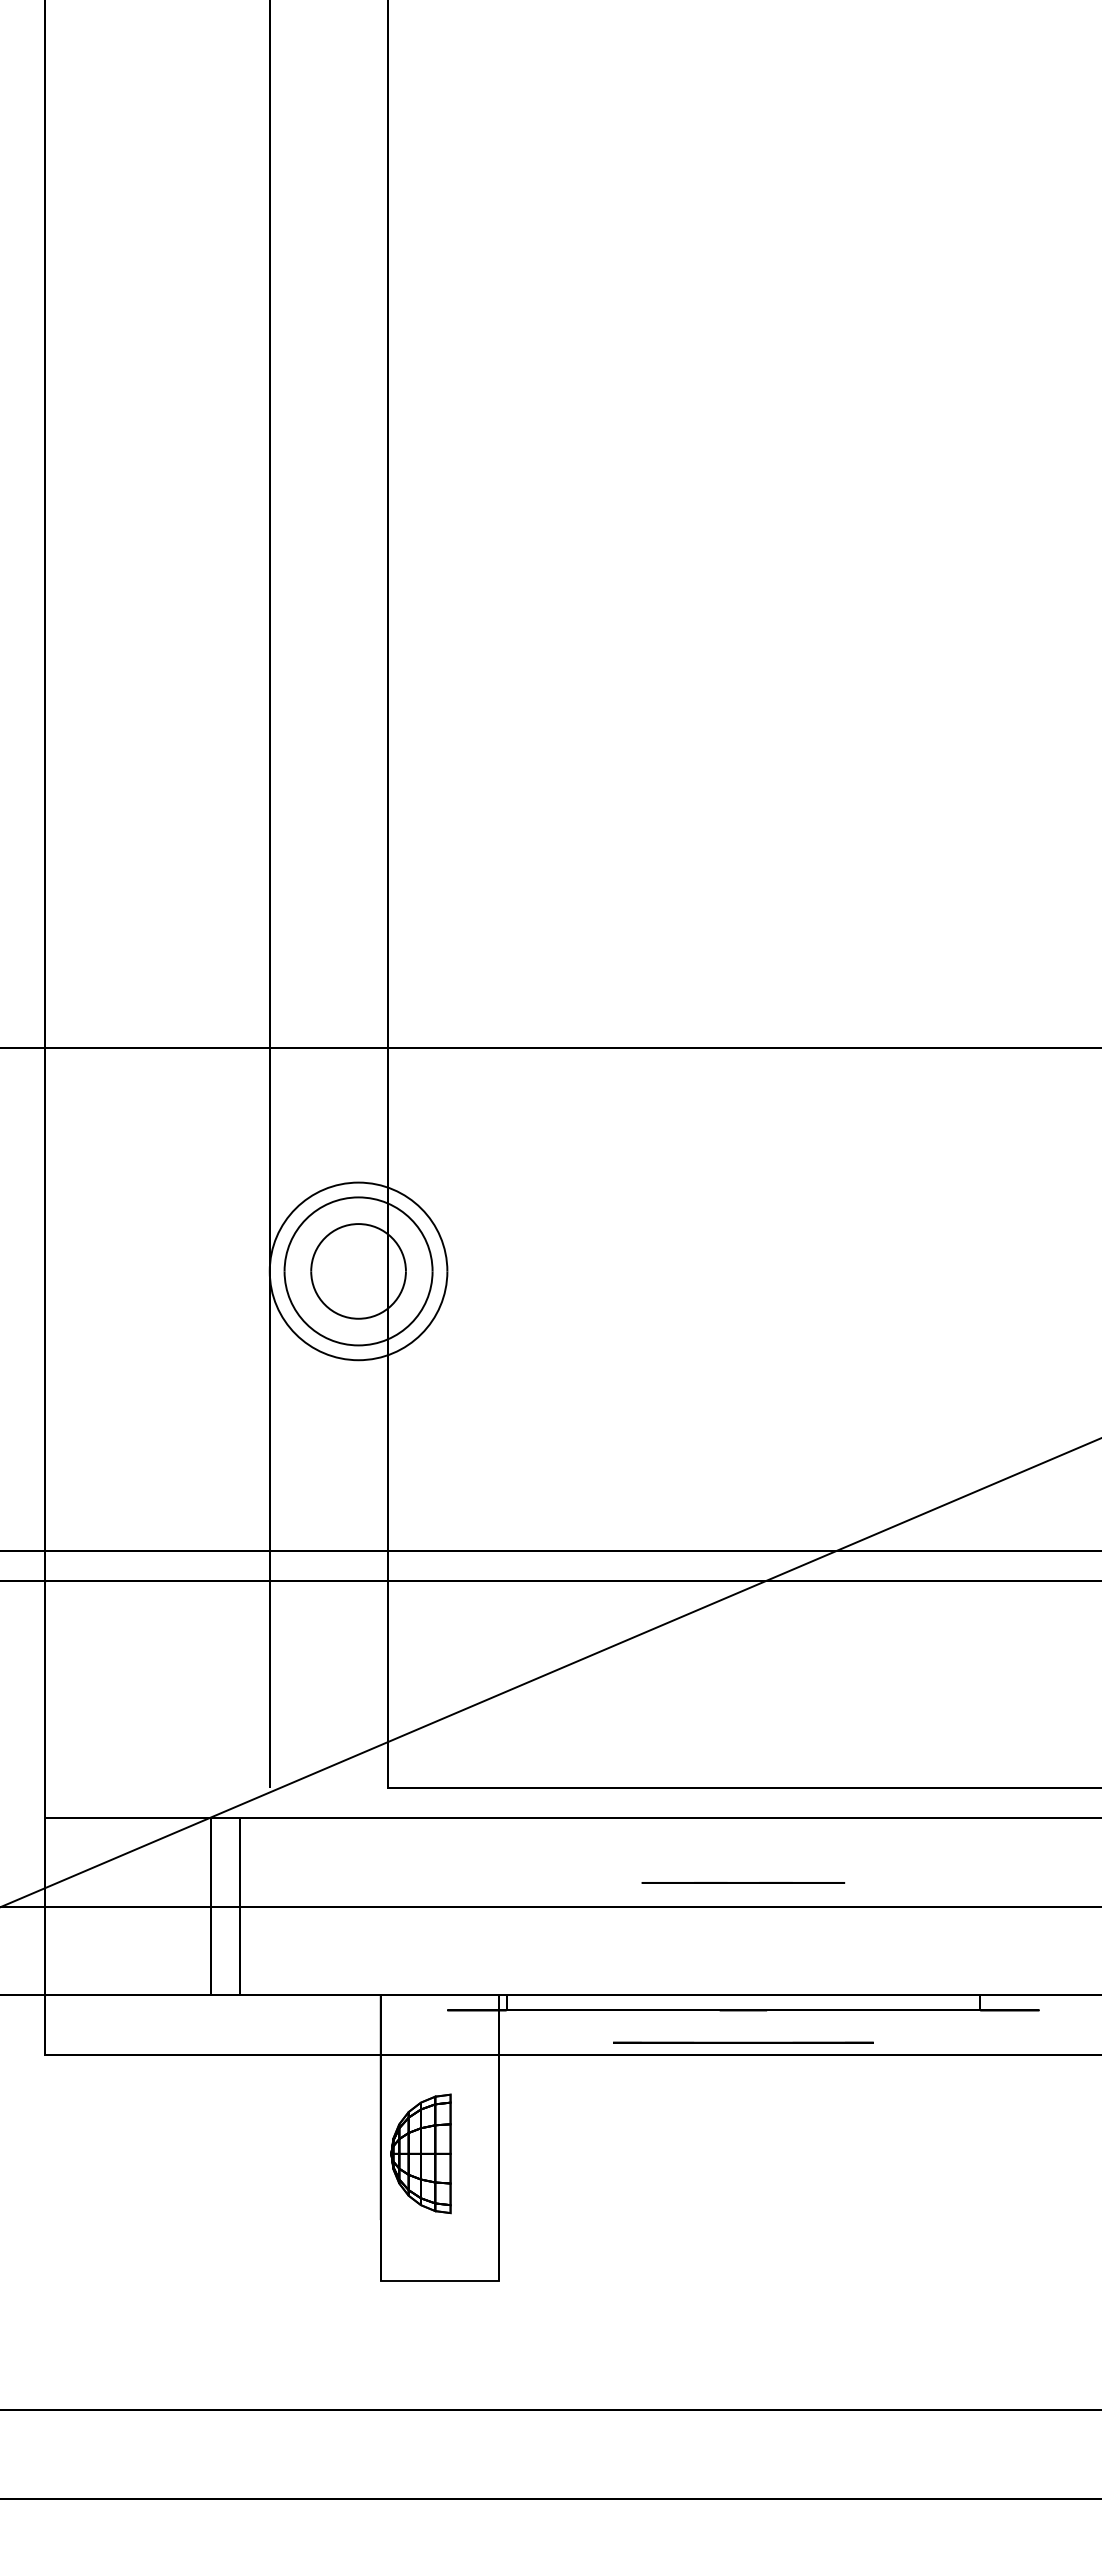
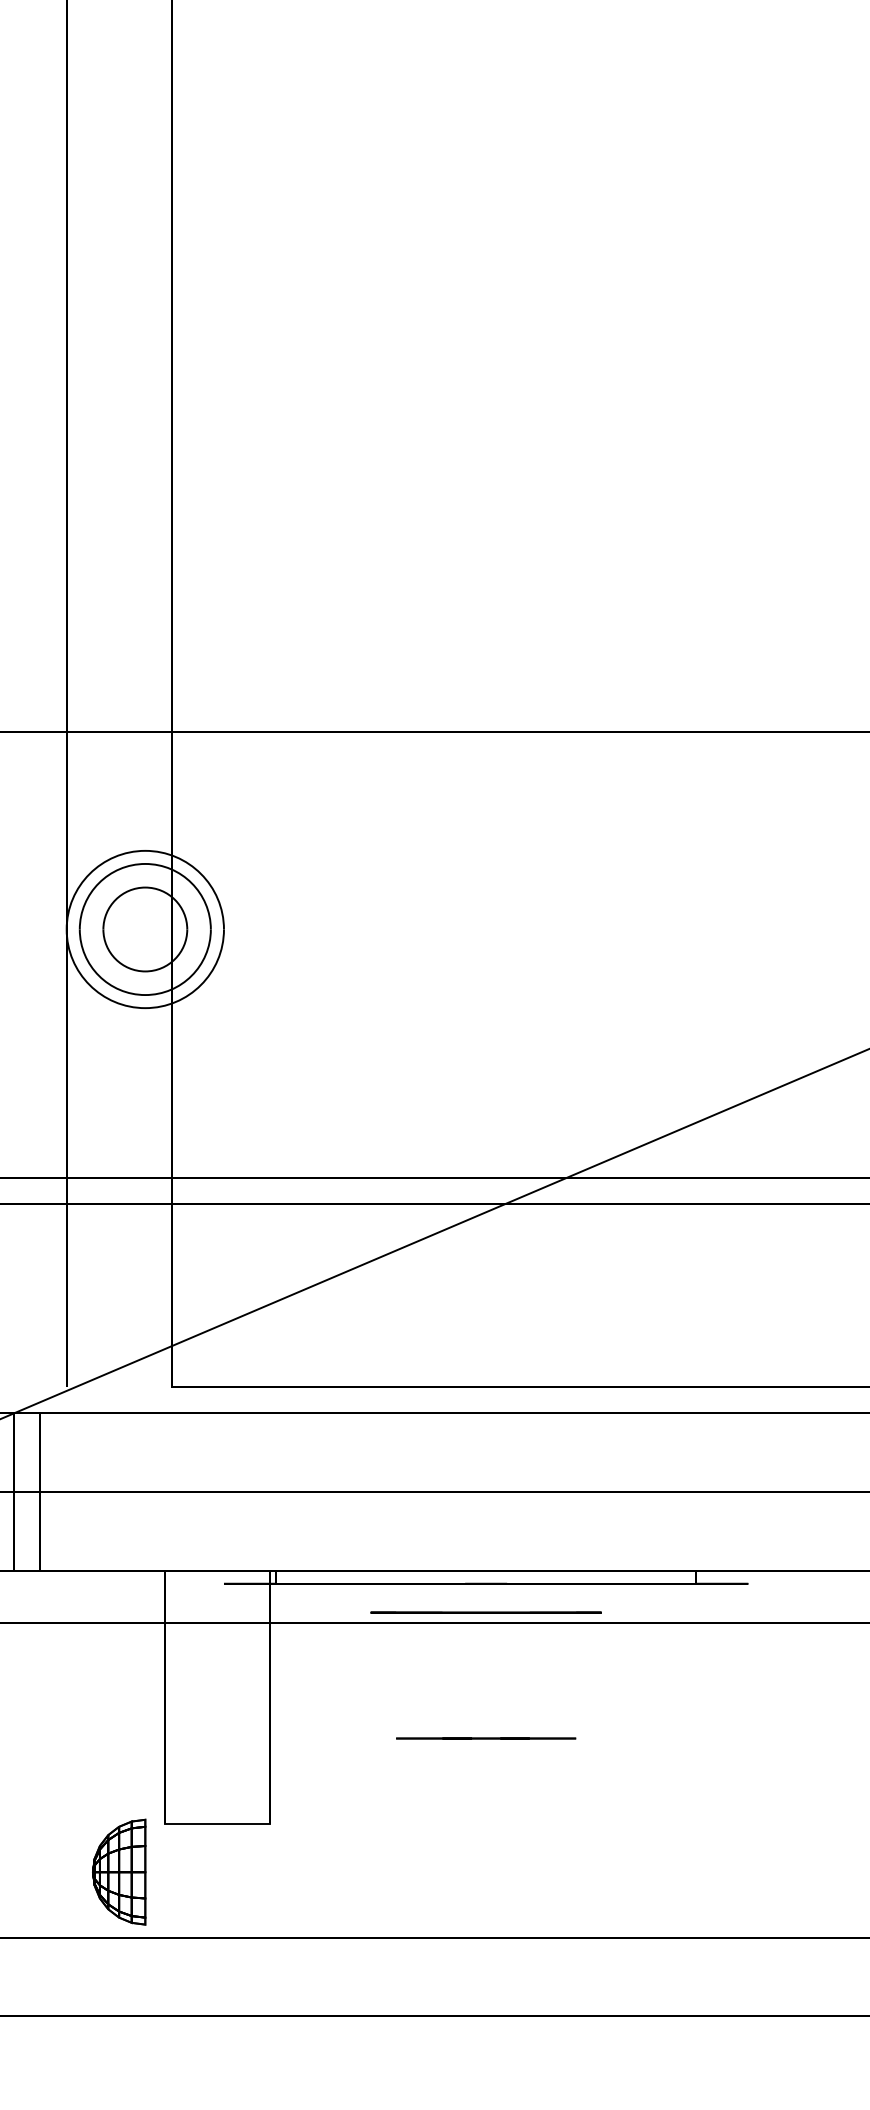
line: (743, 1882) -> (486, 1738), moved
part: (420, 2153) -> (118, 1871), moved

